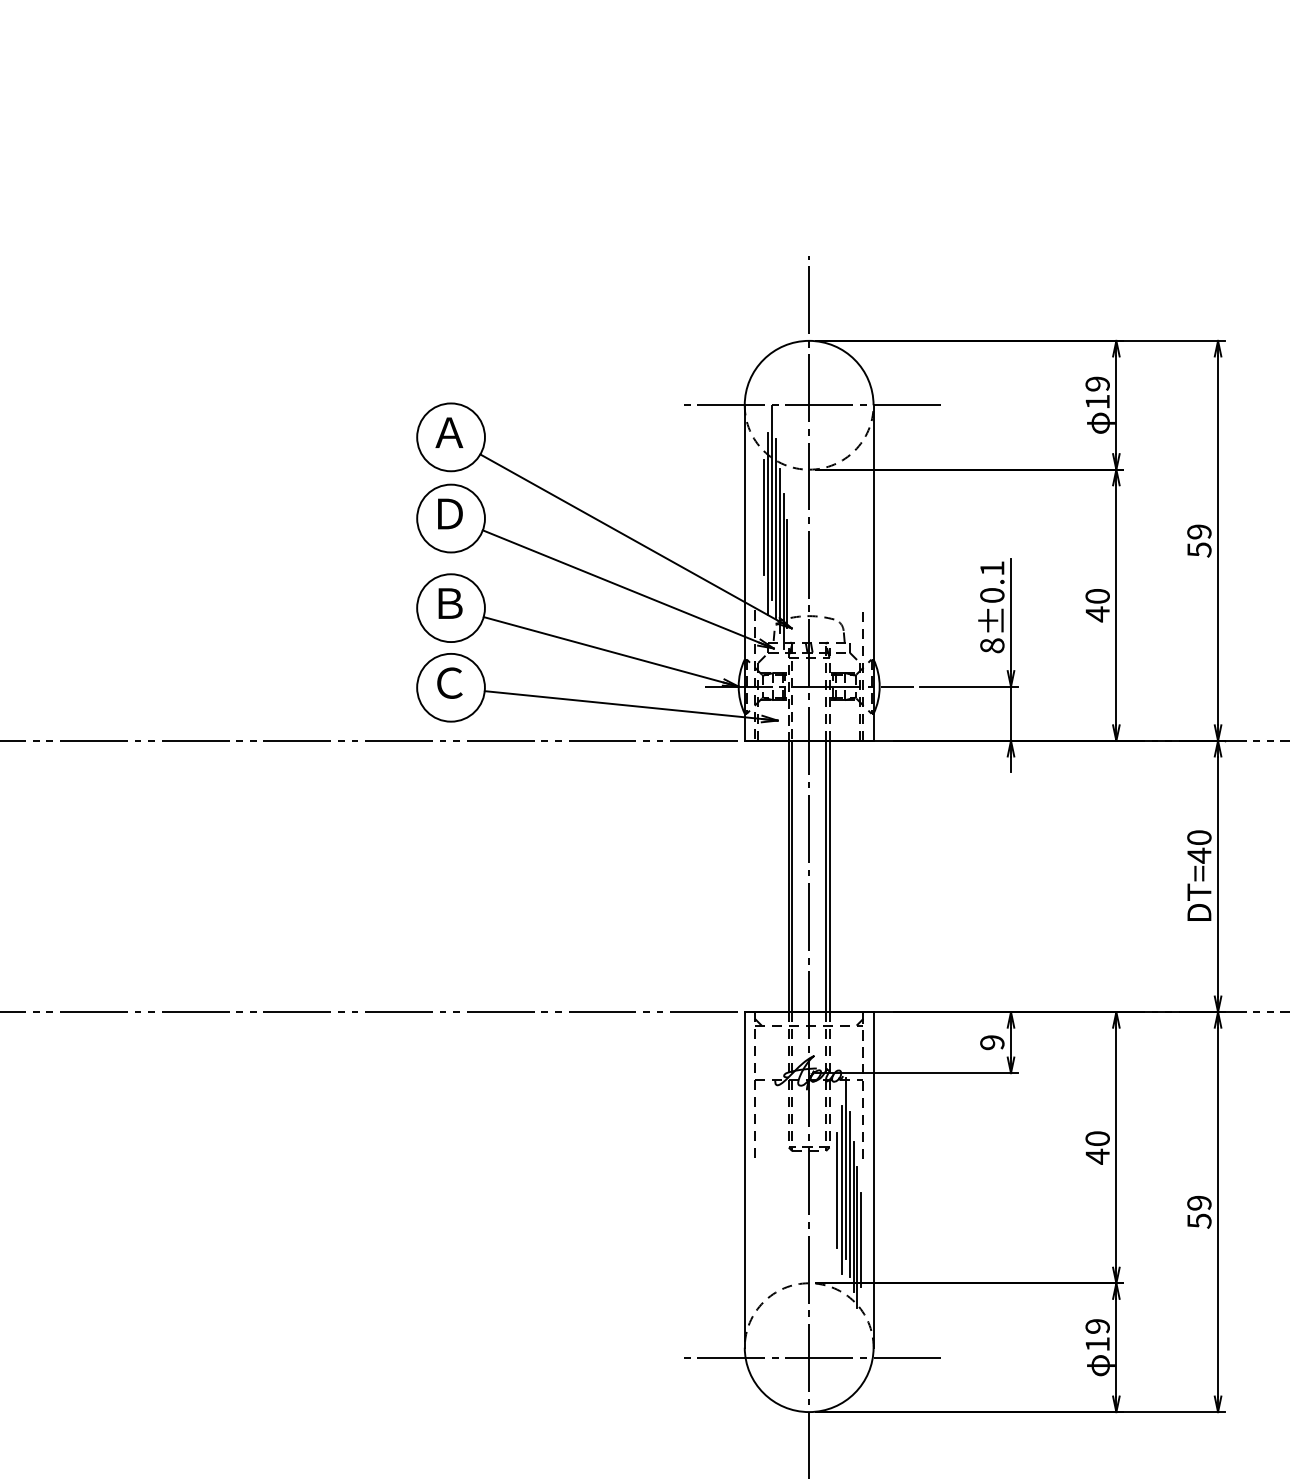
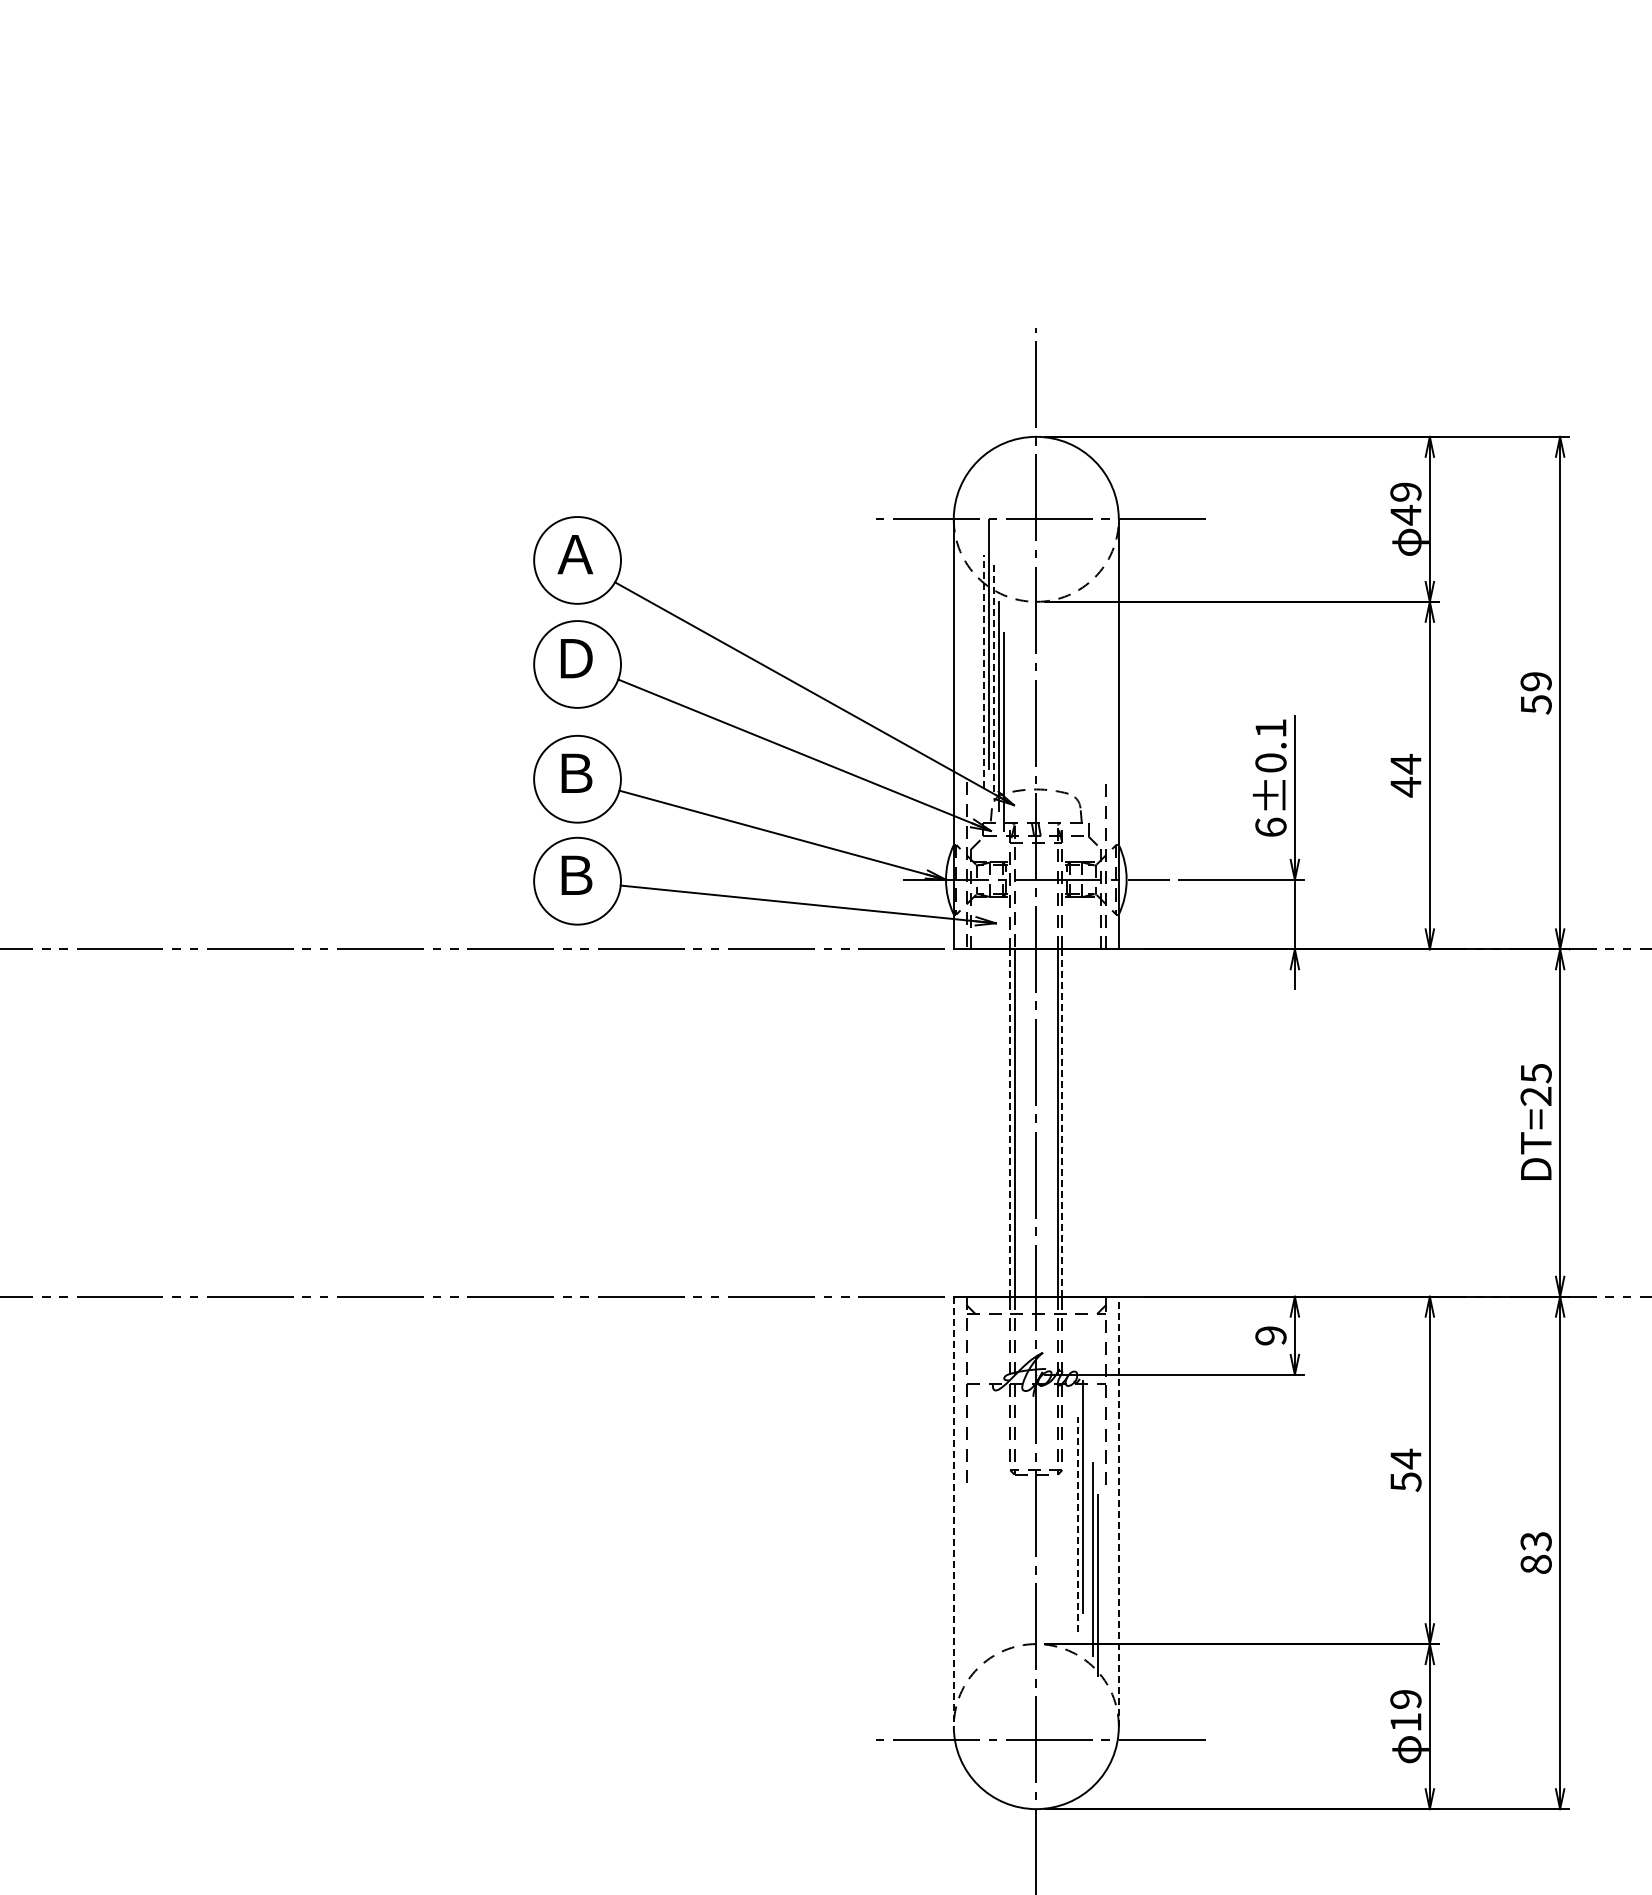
text: (1097, 402) -> (1405, 515), 19 -> 49
line: (764, 517) -> (978, 662), removed
line: (768, 523) -> (984, 670), solid -> dashed
line: (775, 527) -> (993, 676), solid -> dashed
line: (786, 574) -> (1007, 735), removed
text: (1097, 595) -> (1405, 763), 40 -> 44
text: (991, 645) -> (1270, 826), 8±0.1 -> 6±0.1
text: (449, 683) -> (575, 875), Ｃ -> Ｂ
text: (1198, 846) -> (1535, 1084), DT=40 -> DT=25
line: (789, 876) -> (1010, 1122), solid -> dashed
line: (829, 876) -> (1062, 1122), solid -> dashed
text: (1097, 1147) -> (1405, 1470), 40 -> 54
line: (744, 1179) -> (953, 1511), solid -> dashed
line: (873, 1179) -> (1118, 1511), solid -> dashed
line: (837, 1189) -> (1072, 1524), removed
line: (842, 1189) -> (1078, 1524), solid -> dashed
line: (849, 1194) -> (1088, 1530), removed
text: (1198, 1212) -> (1535, 1553), 59 -> 83
line: (860, 1239) -> (1102, 1588), removed

